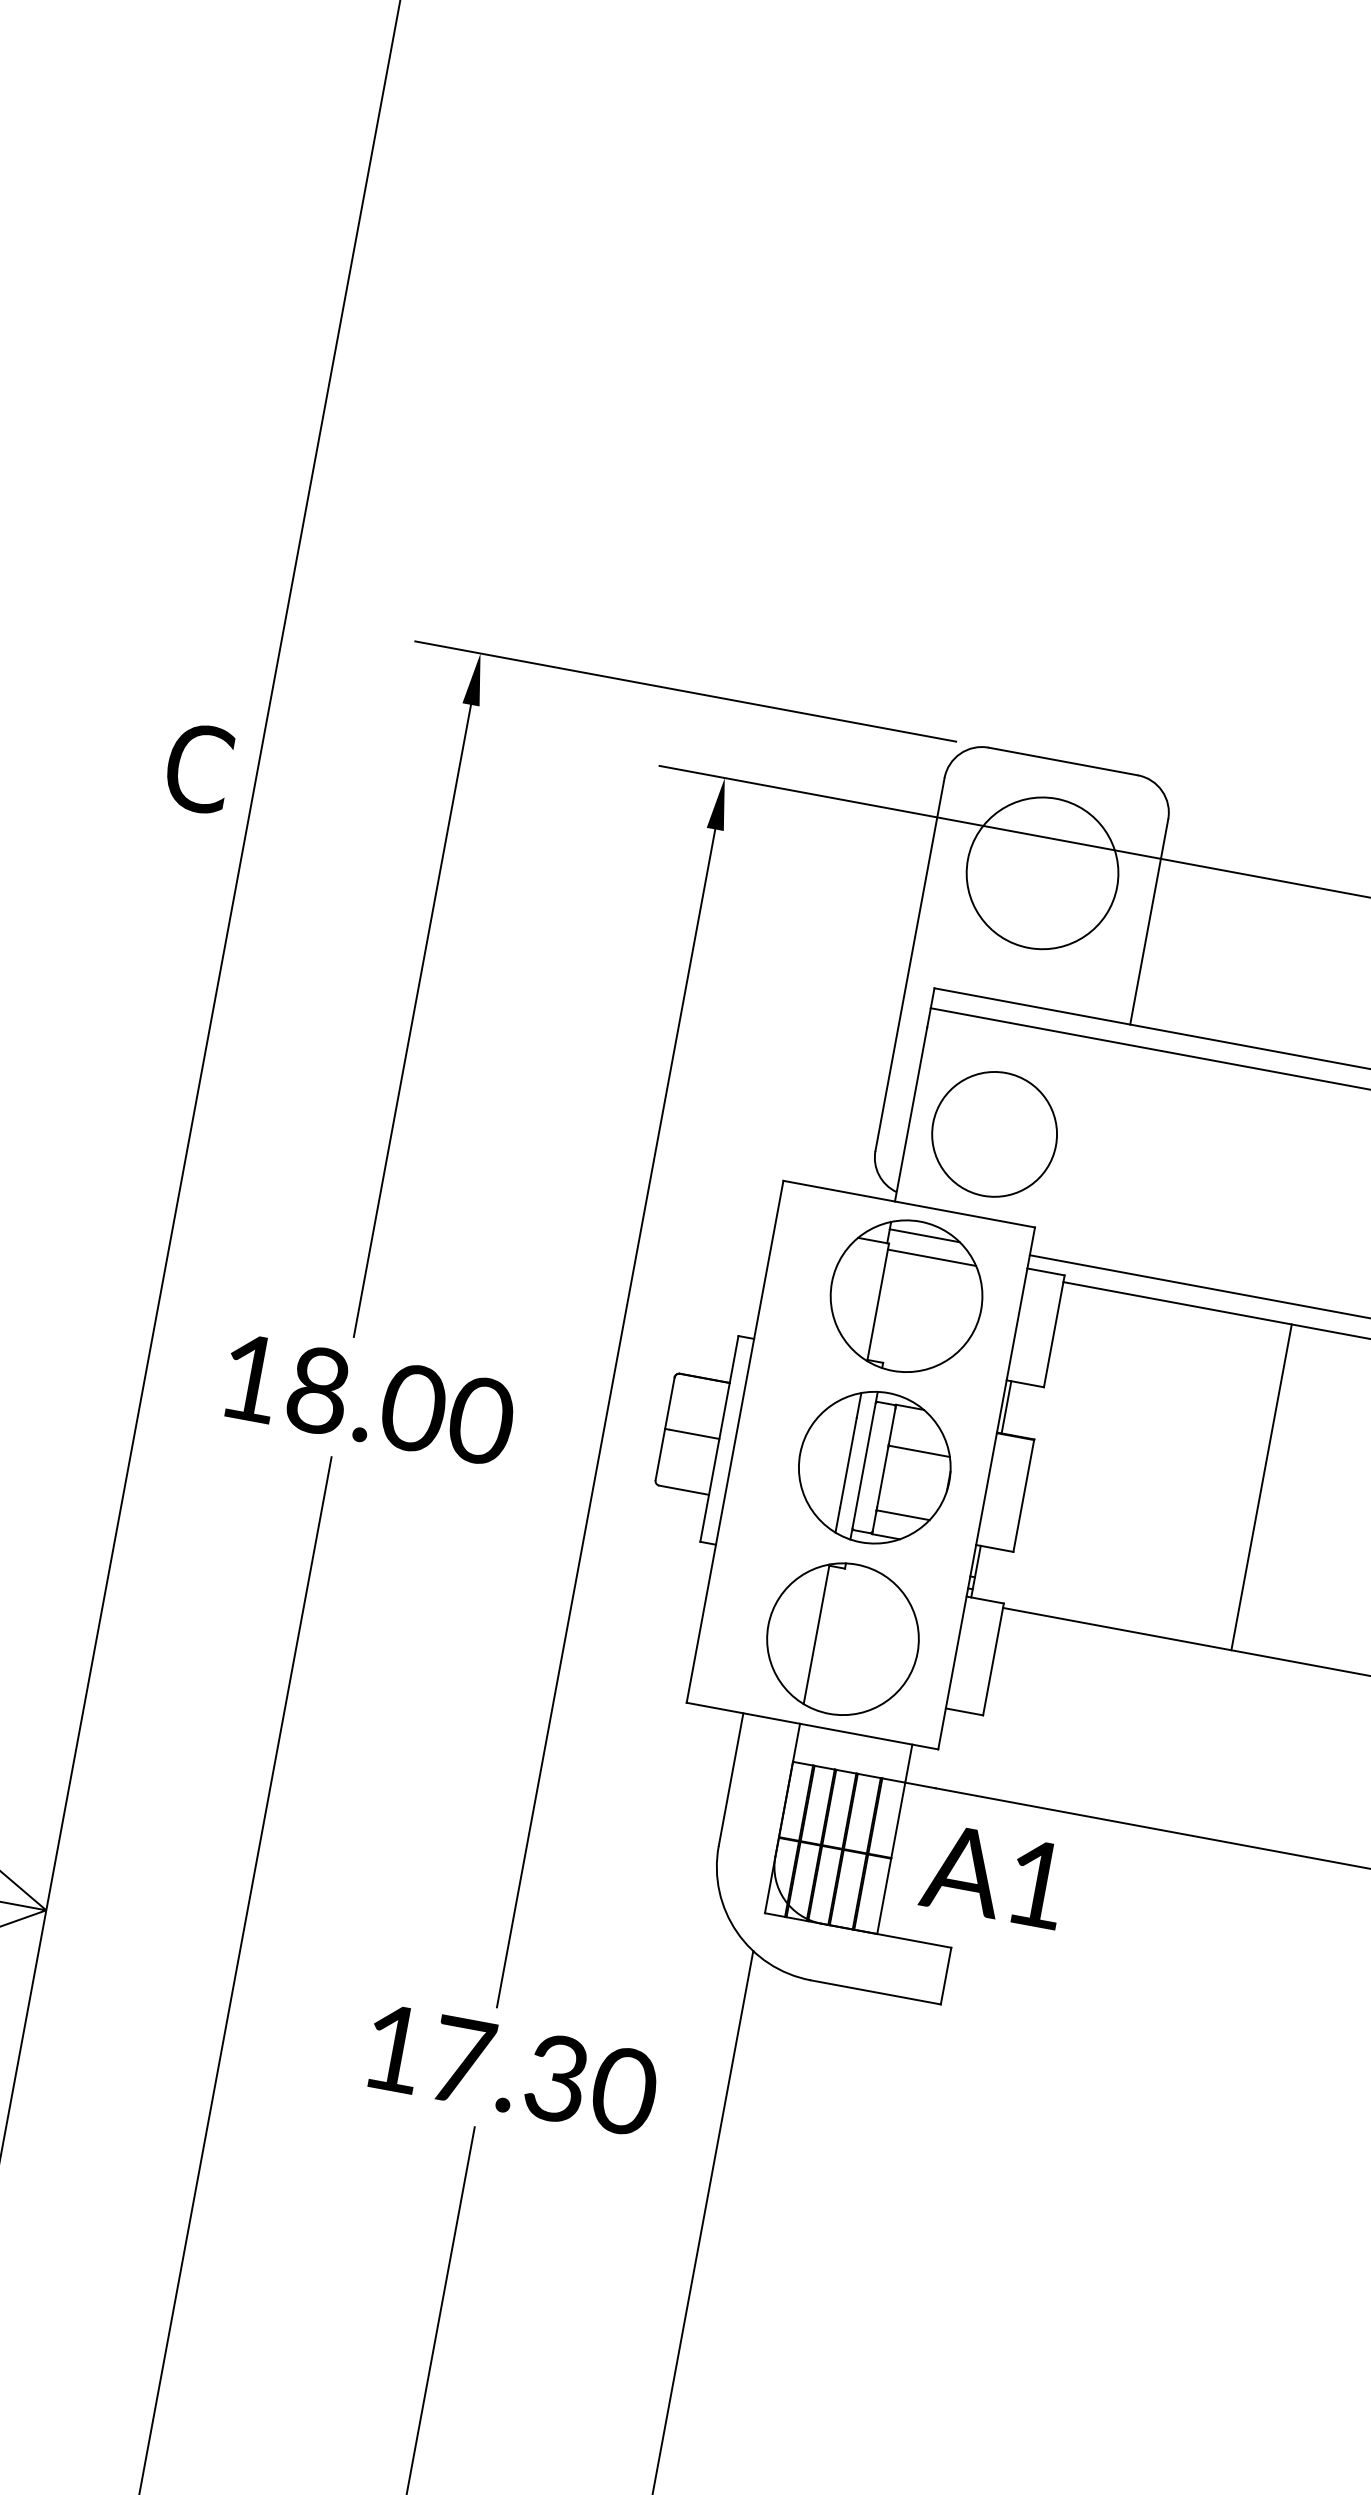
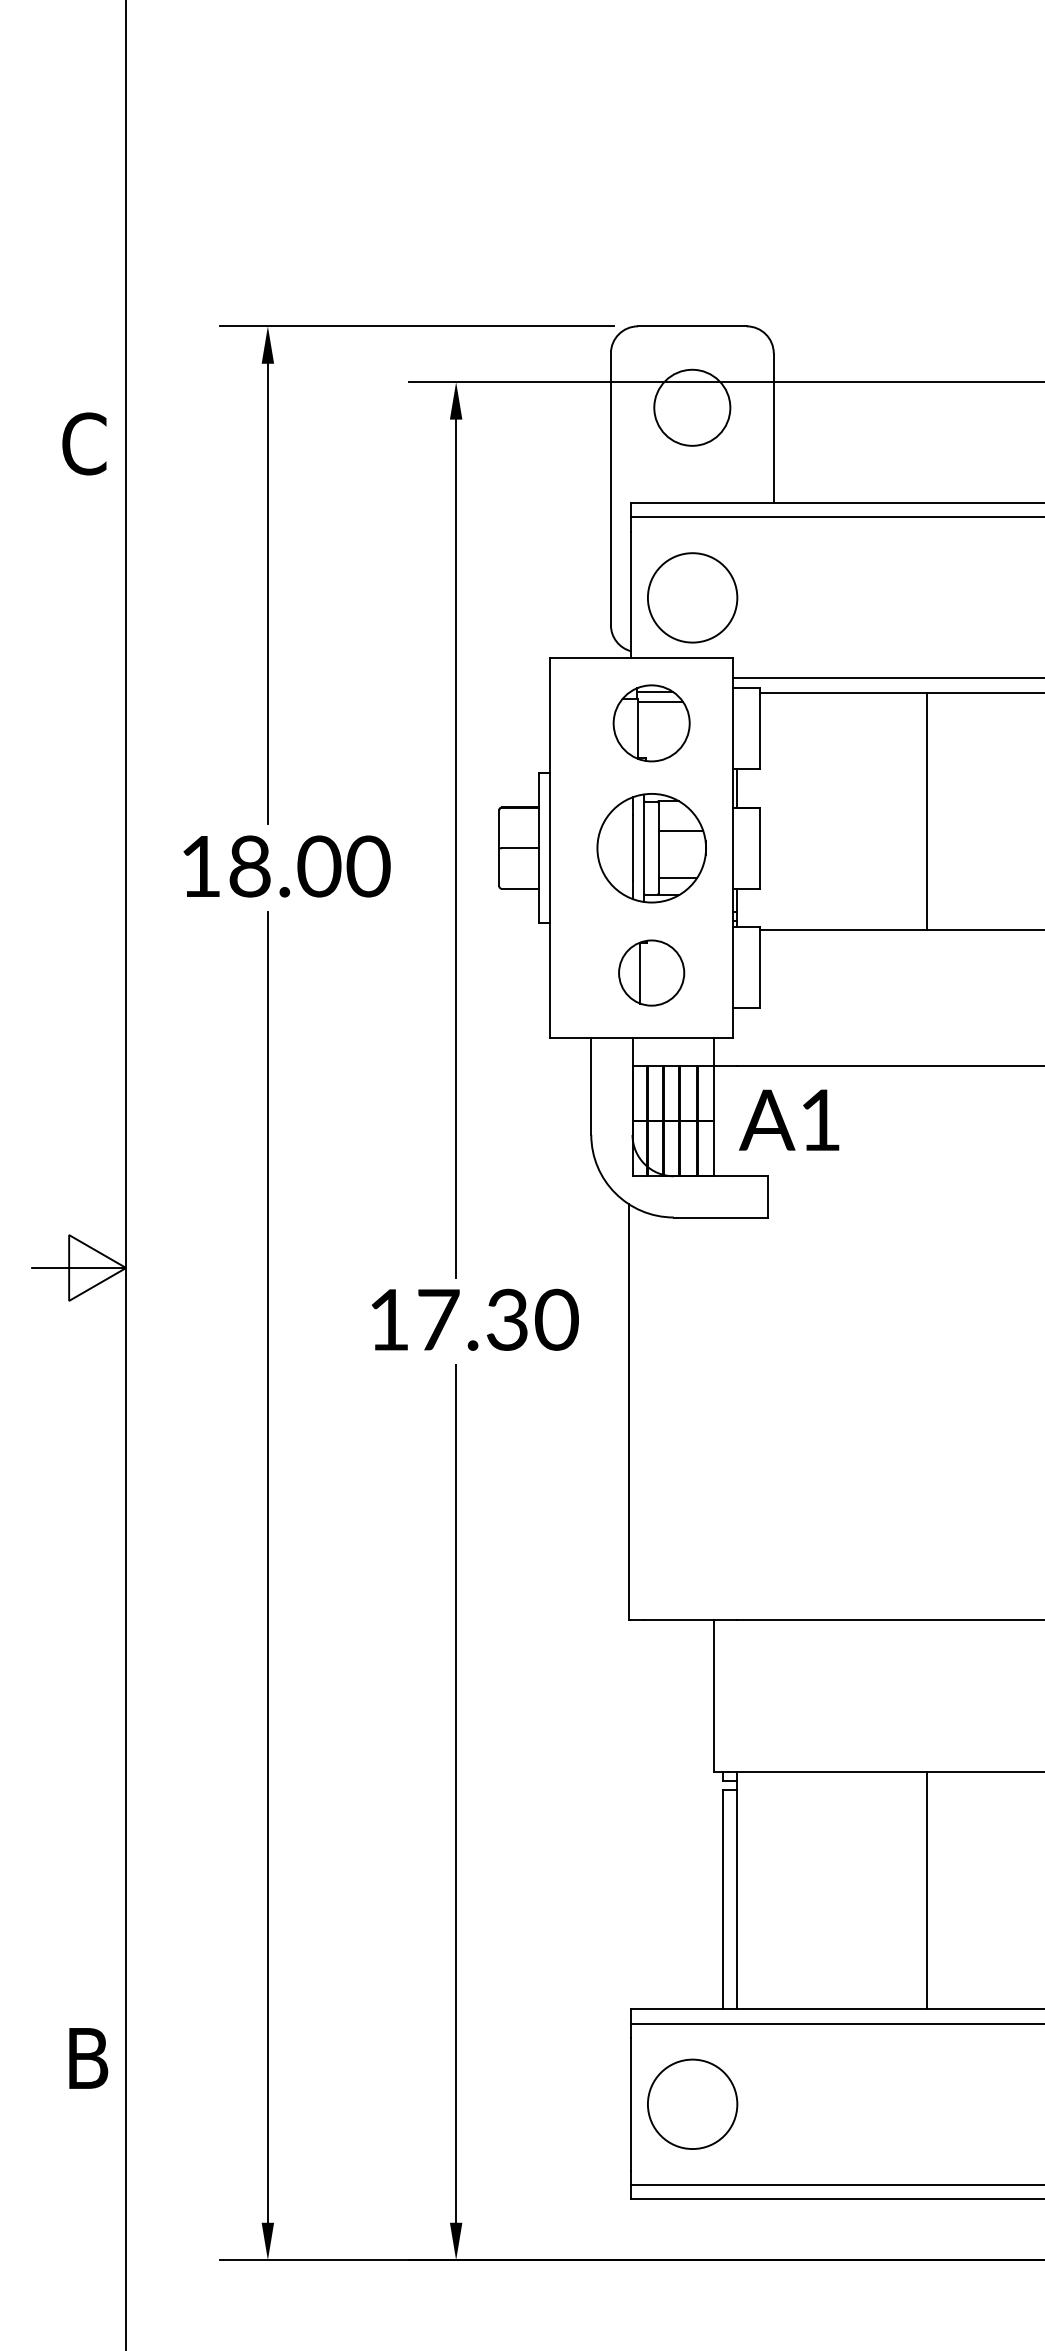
circle: (1042, 872) -> (692, 407), size x0.7
part: (906, 1296) -> (651, 723), size x0.7
part: (842, 1638) -> (651, 972), size x0.6

